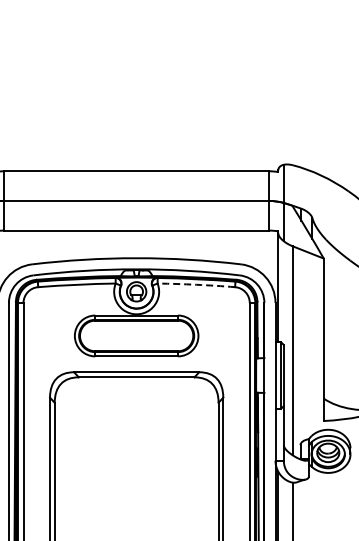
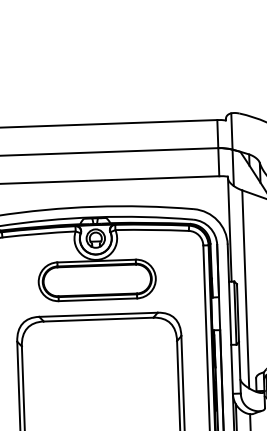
arc: (196, 284) -> (152, 229), dashed -> solid

